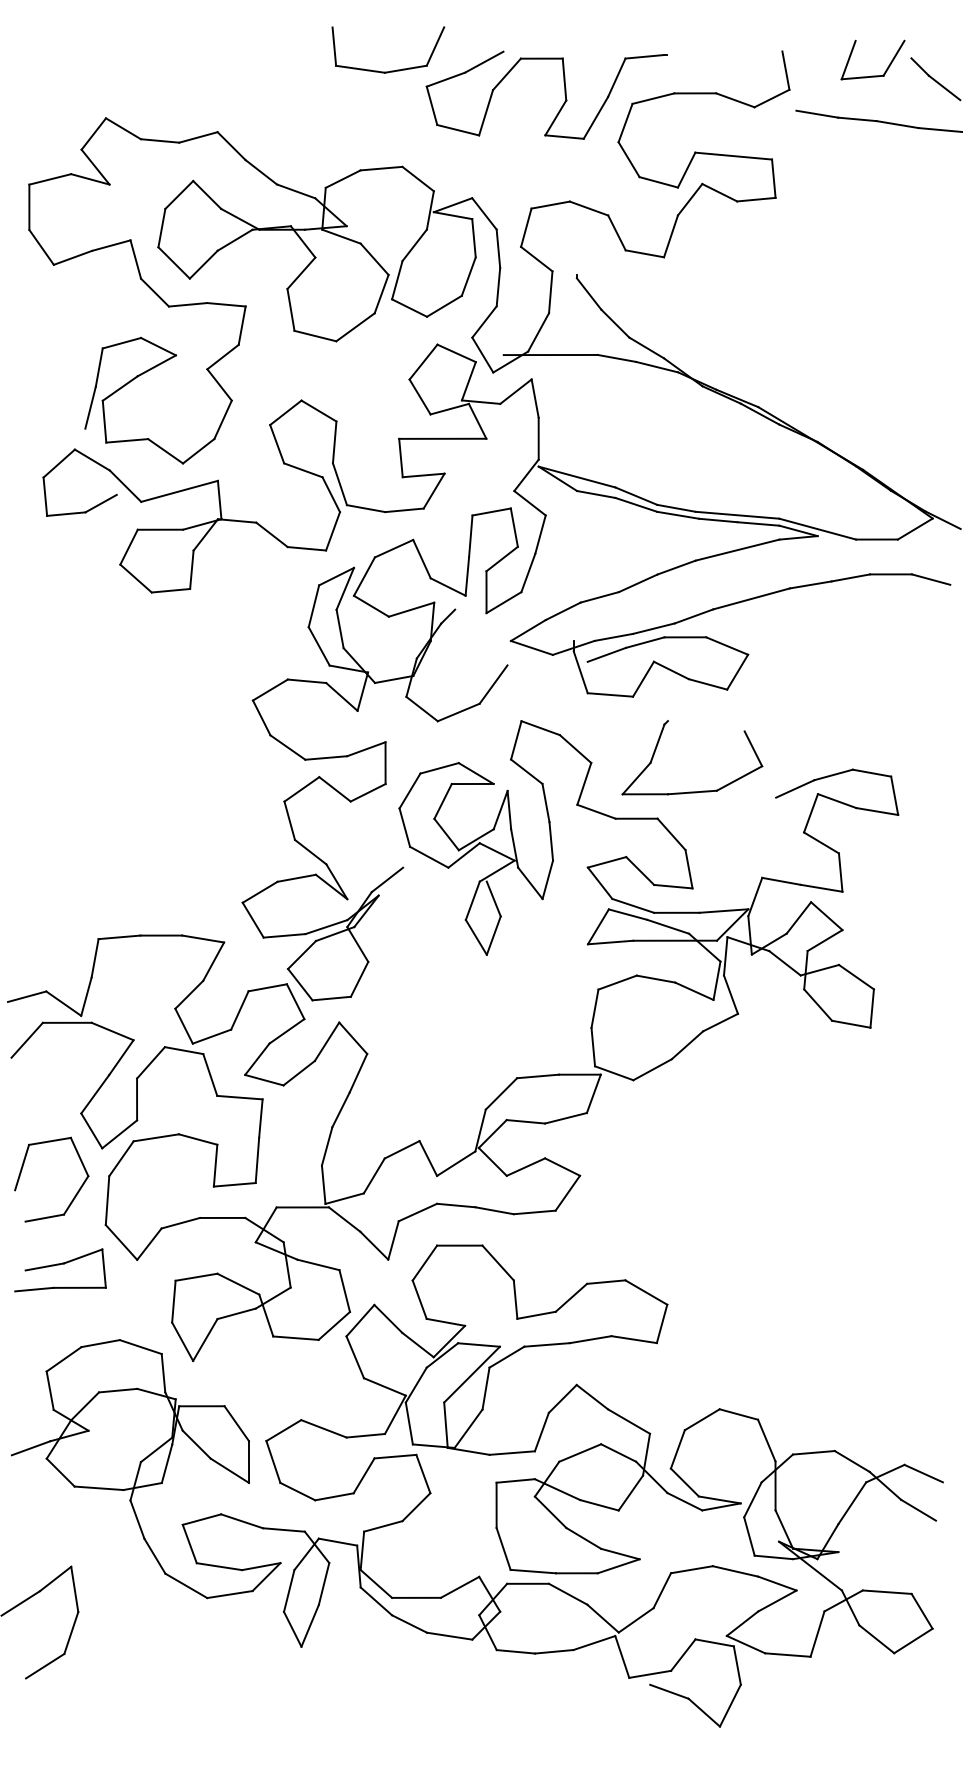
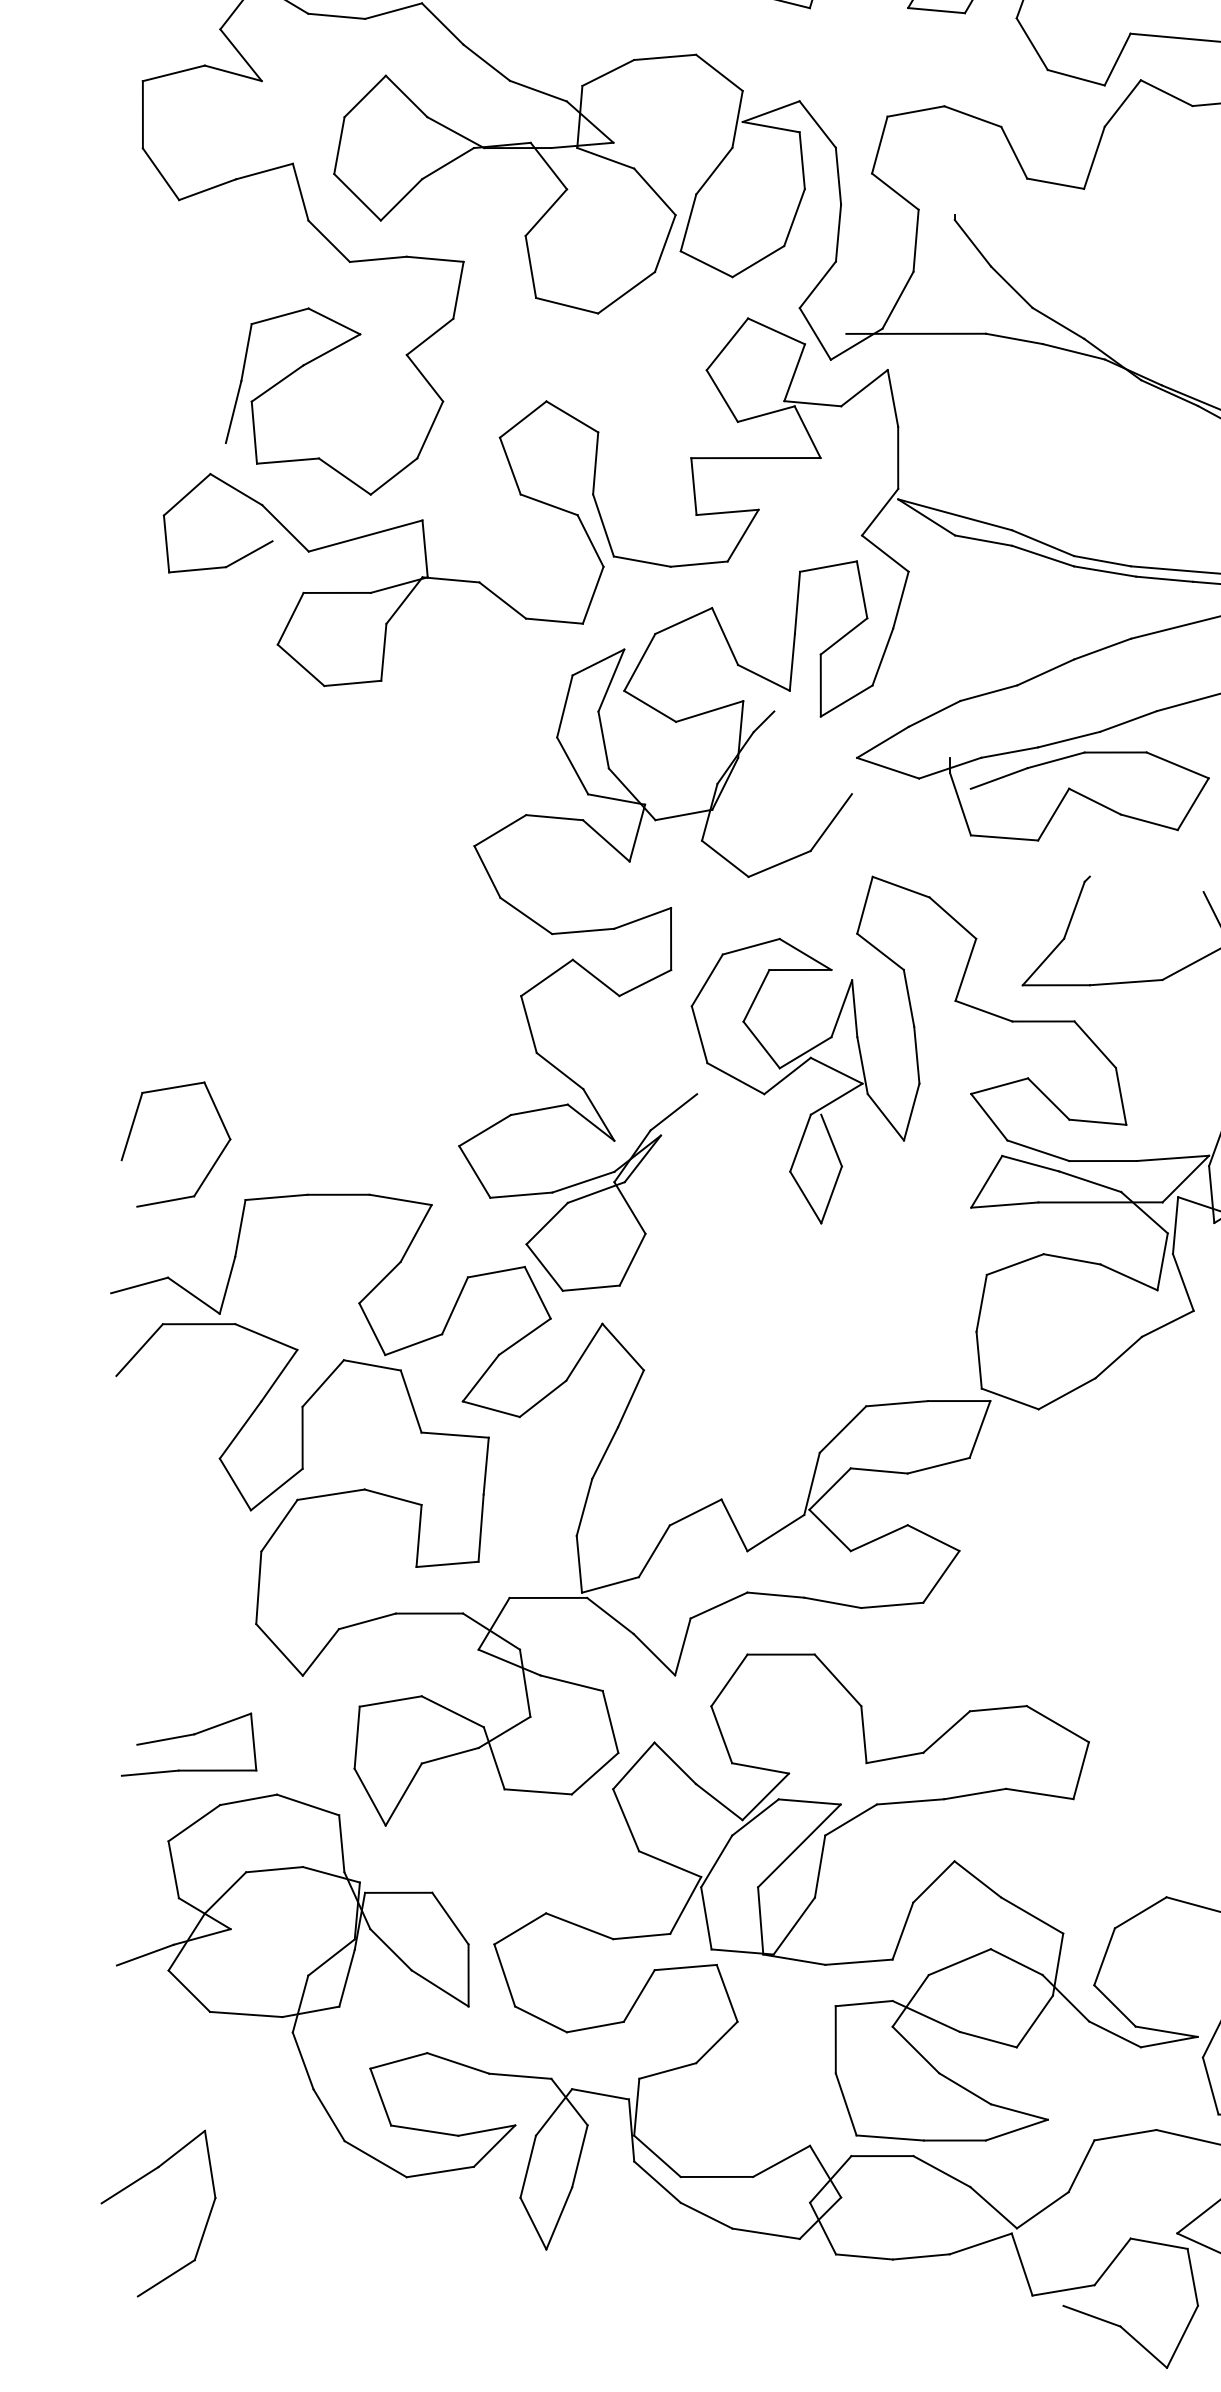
part: (76, 1192) -> (212, 1163), moved
part: (60, 1270) -> (189, 1744), moved

